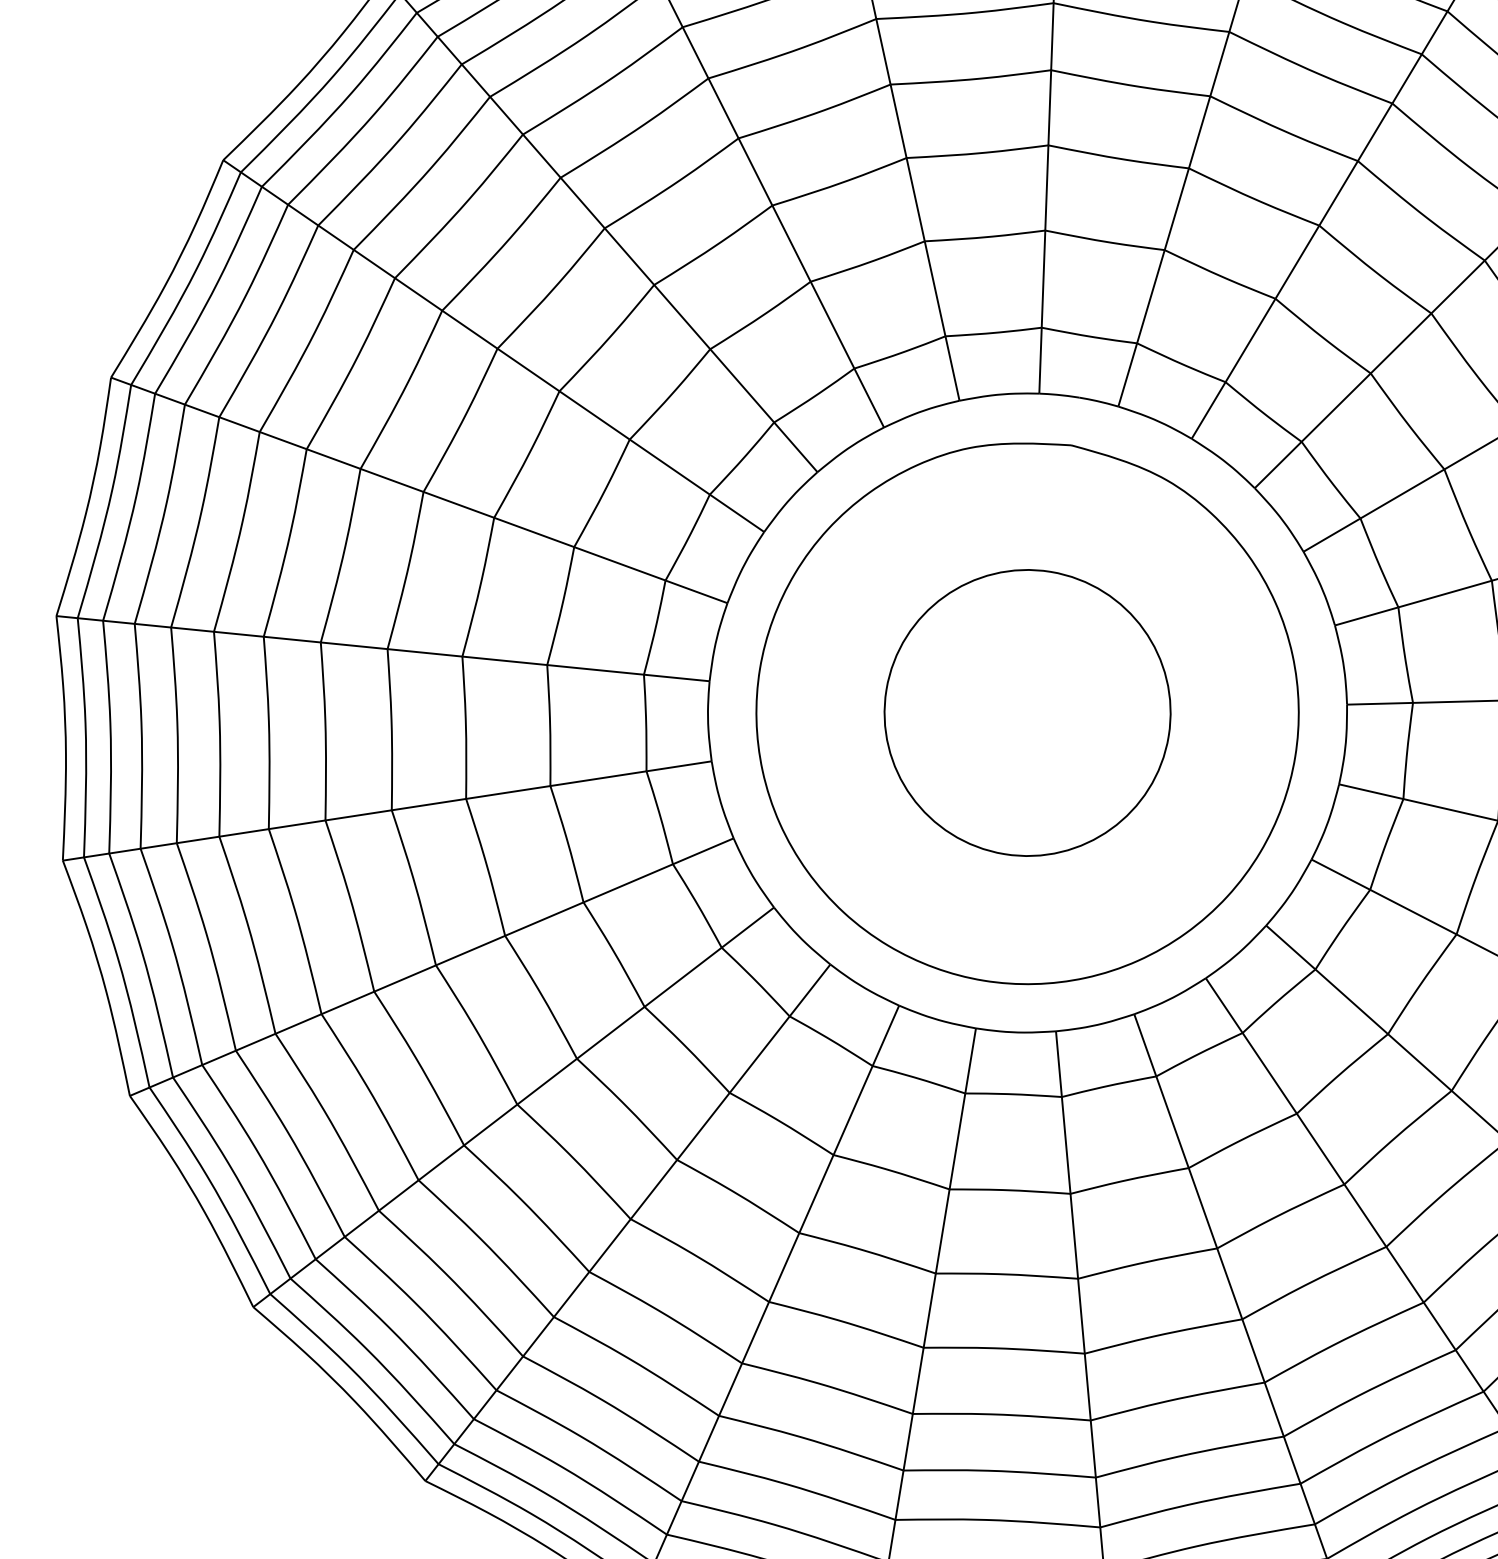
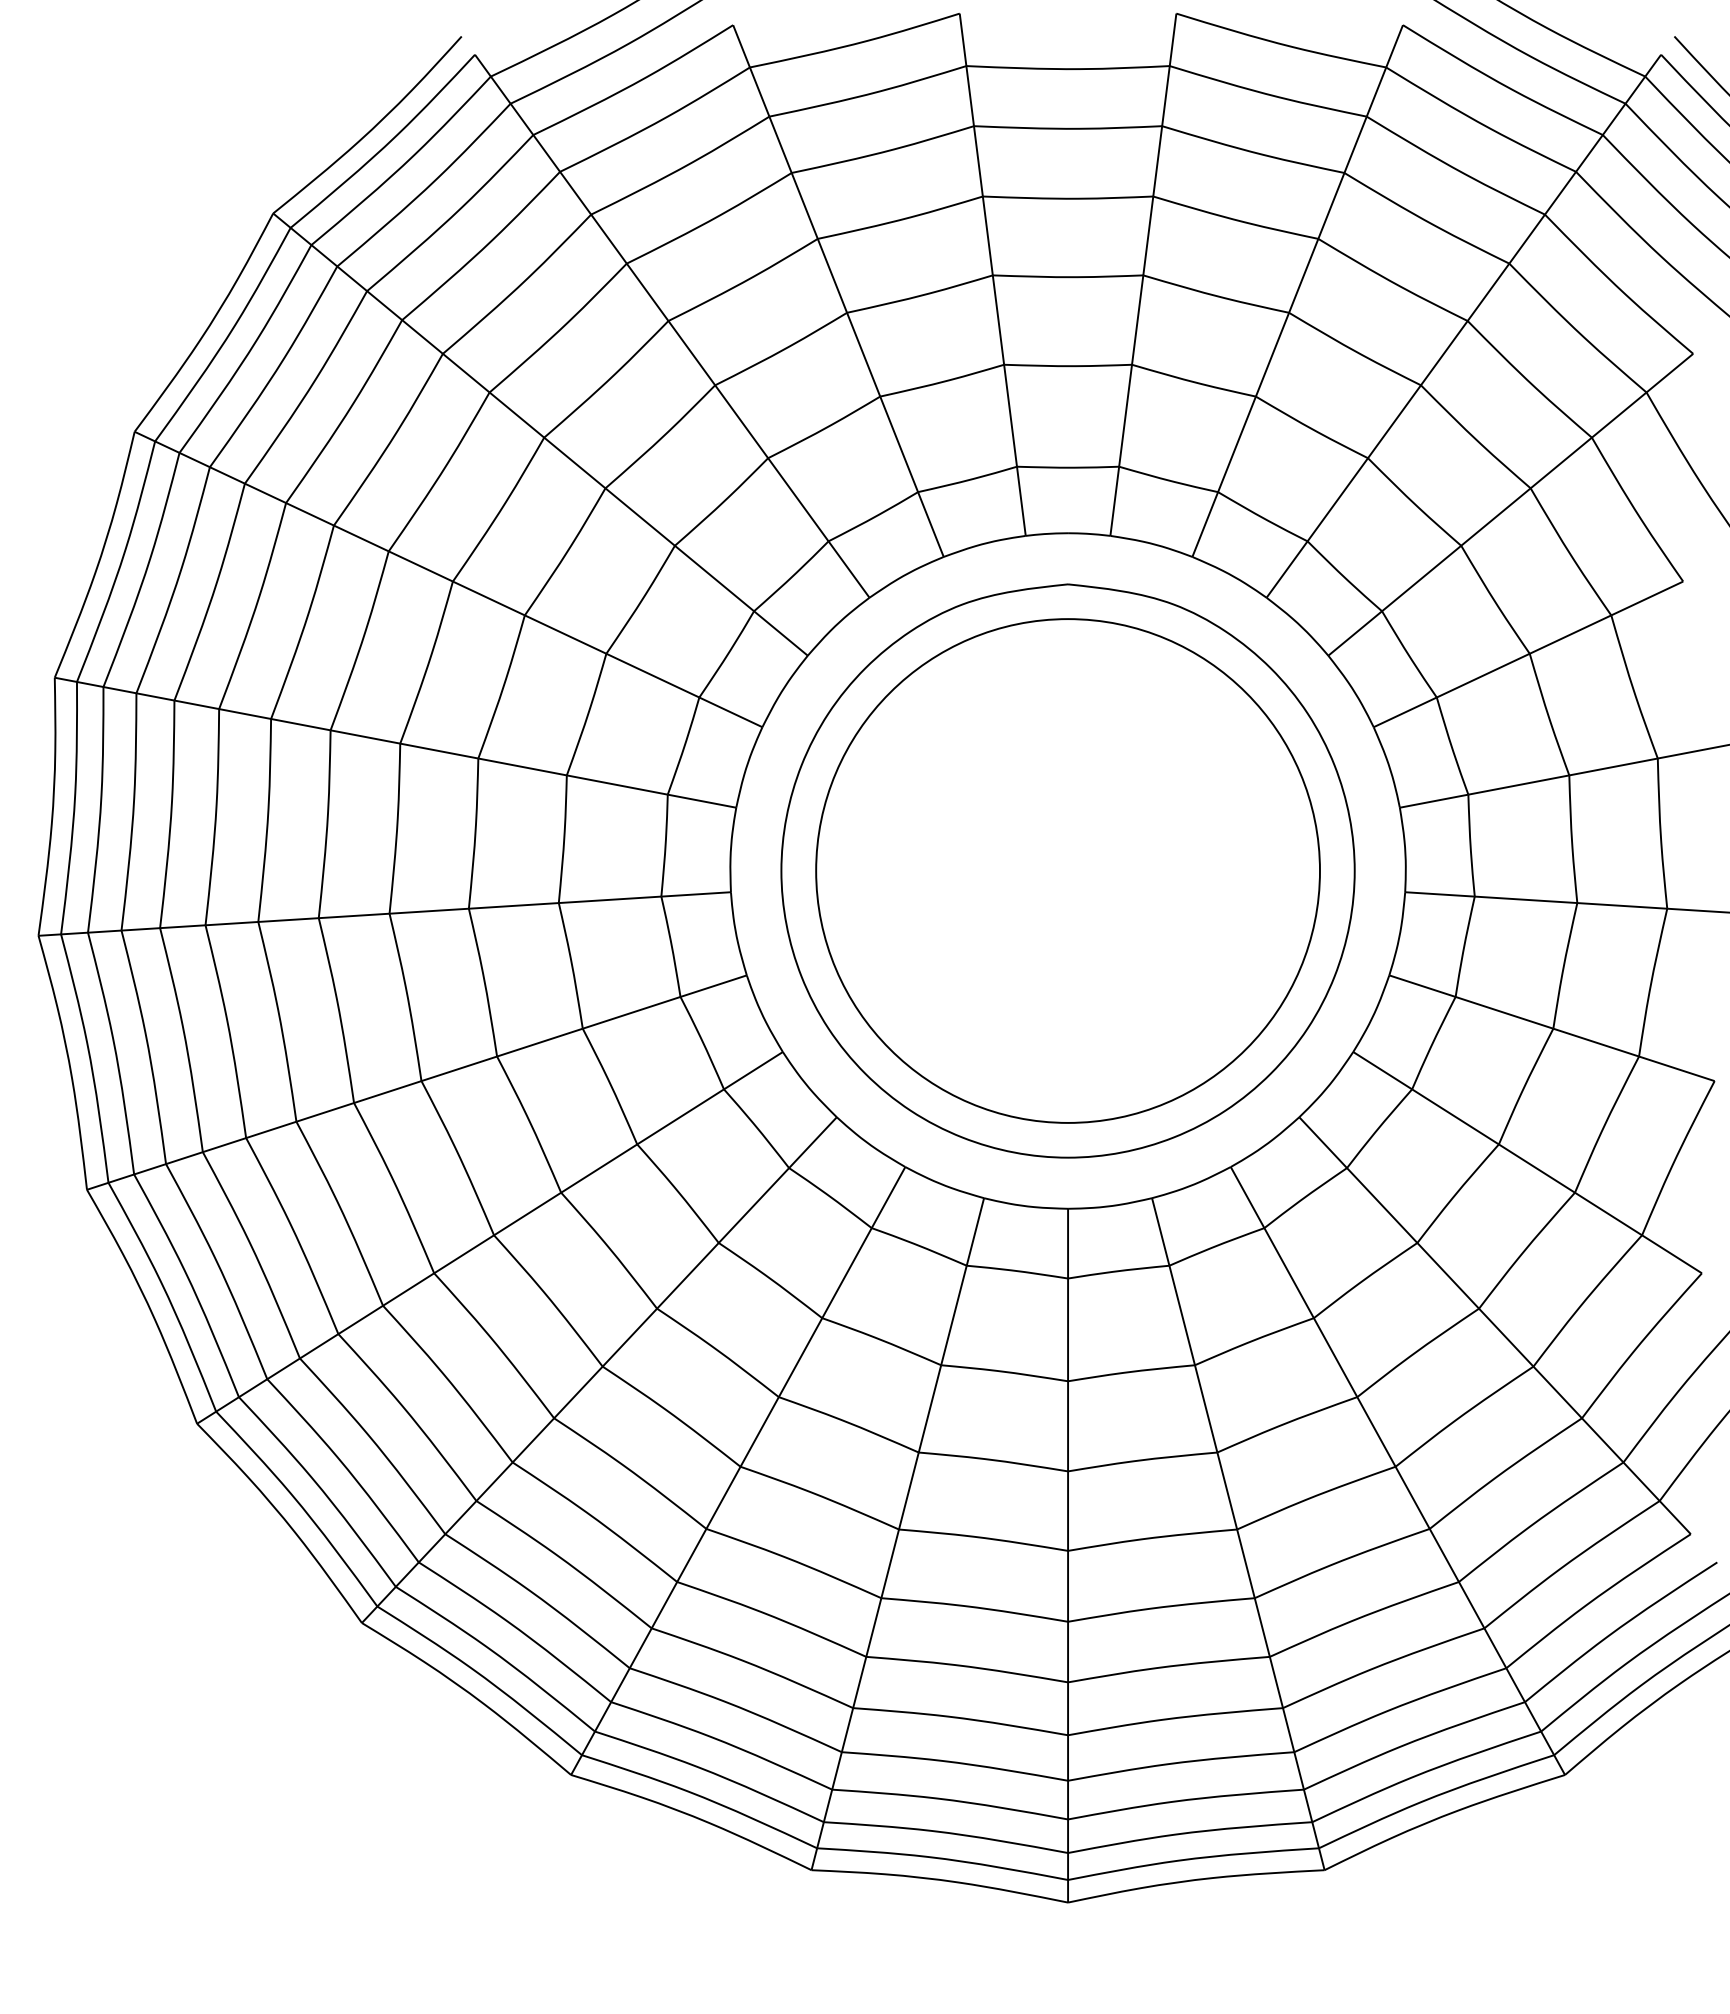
circle: (1027, 712) -> (1067, 870), size x1.67

